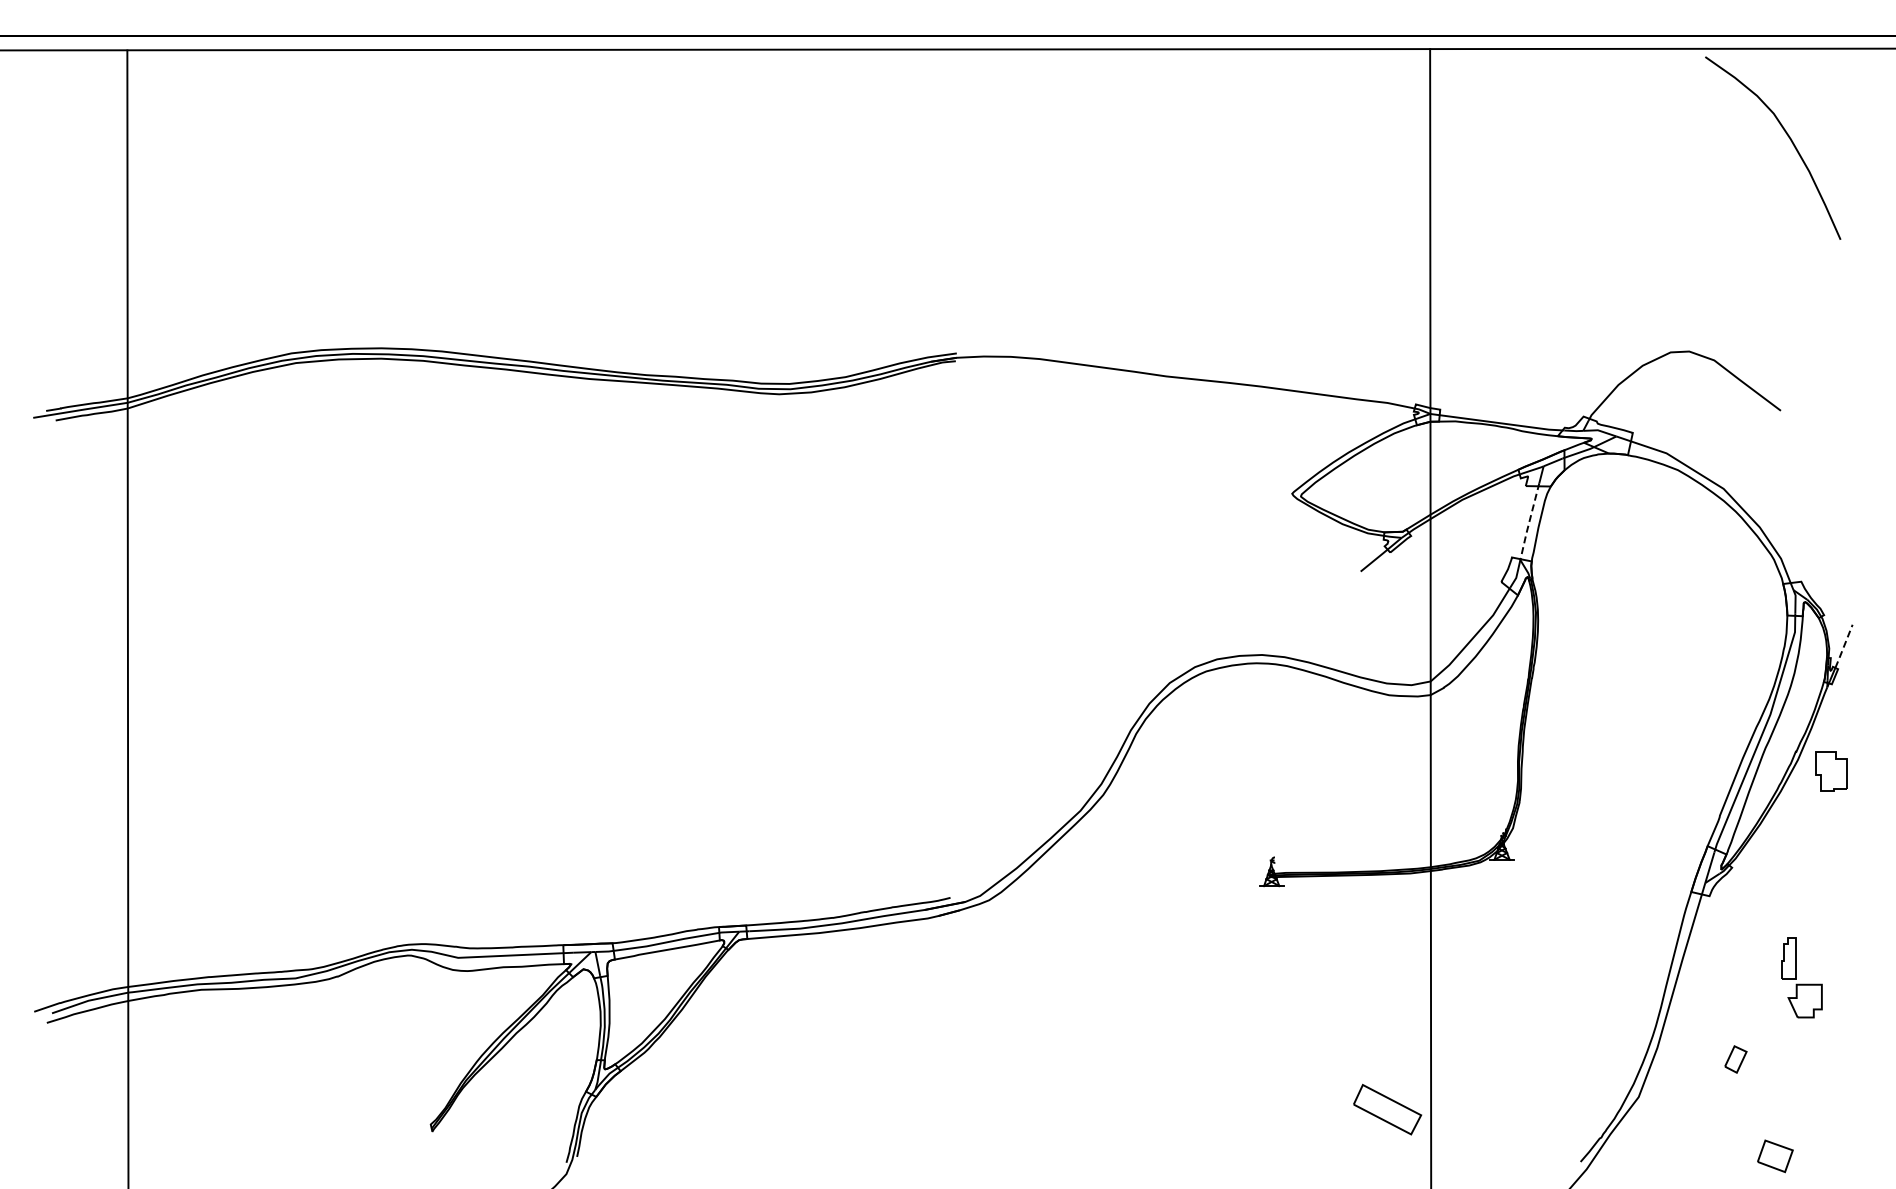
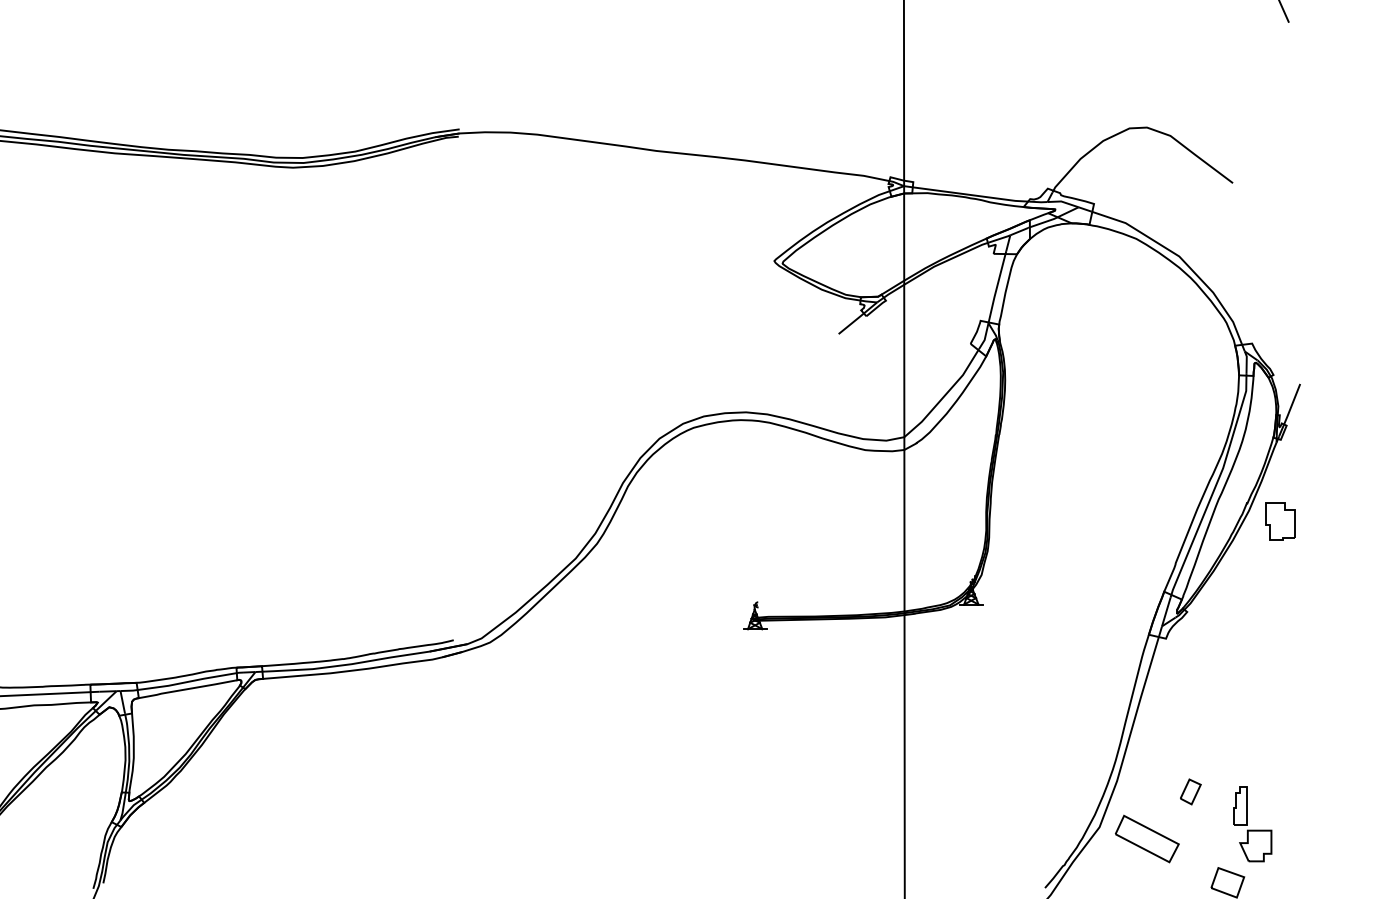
line: (1529, 522) -> (997, 288), dashed -> solid
line: (1843, 646) -> (1291, 404), dashed -> solid
part: (1801, 977) -> (1252, 823), moved
part: (1387, 1109) -> (1147, 838), moved

